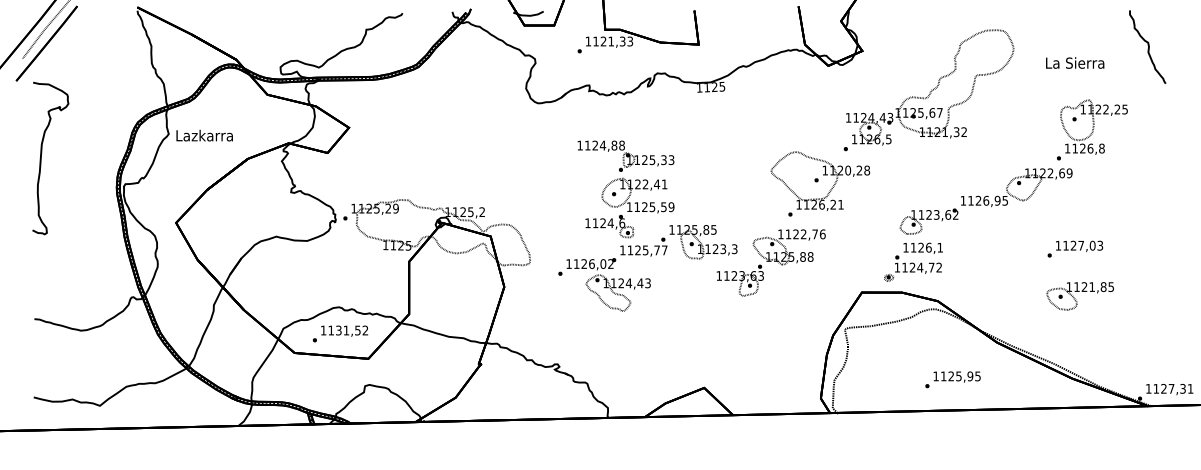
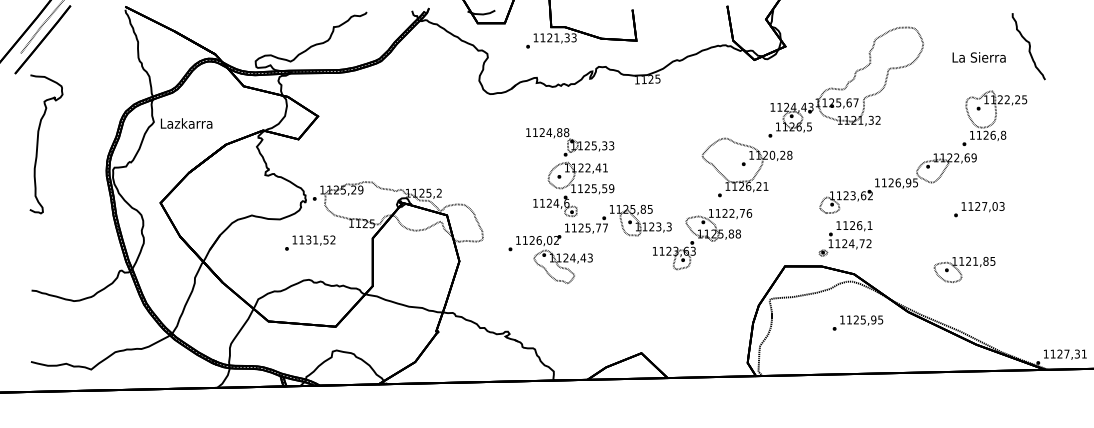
curve: (1147, 45) -> (1028, 45), moved
text: (1075, 248) -> (979, 208), moved
part: (913, 261) -> (845, 238), moved
part: (1079, 296) -> (964, 269), moved
text: (339, 333) -> (309, 242), moved
text: (952, 379) -> (857, 322), moved

